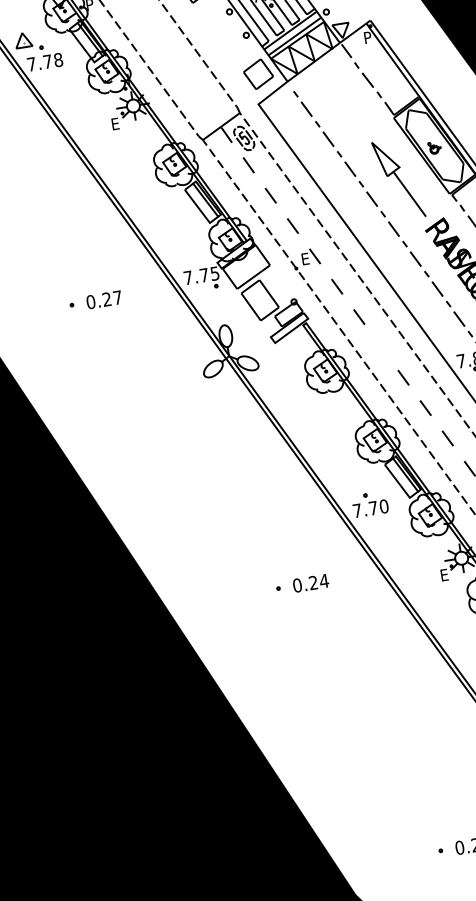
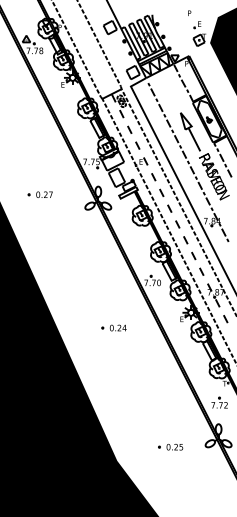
part: (93, 301) -> (39, 194), moved
line: (380, 347) -> (169, 208), added
part: (300, 583) -> (113, 327), moved

